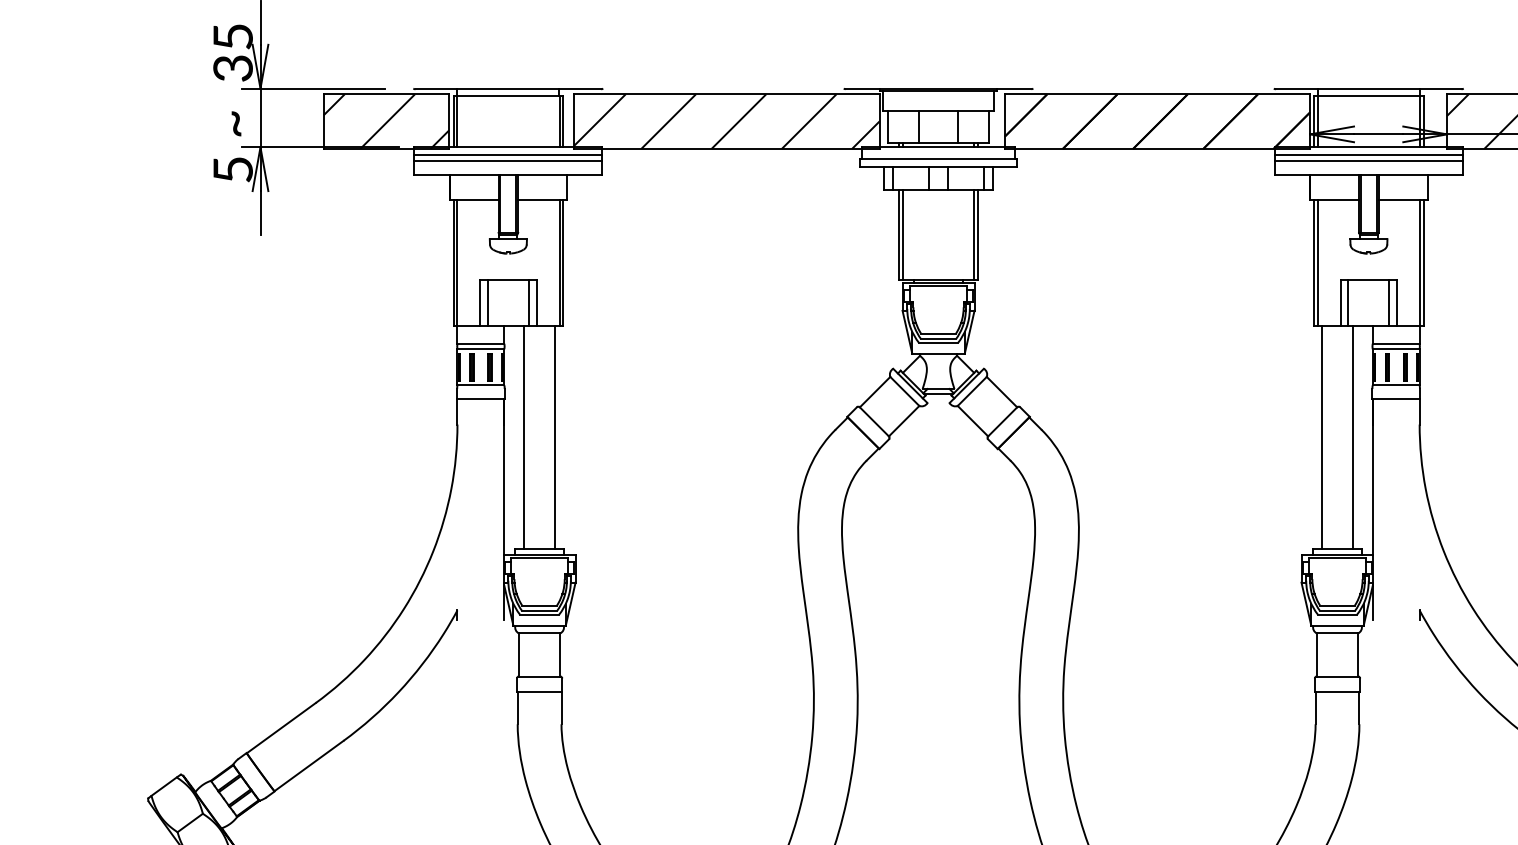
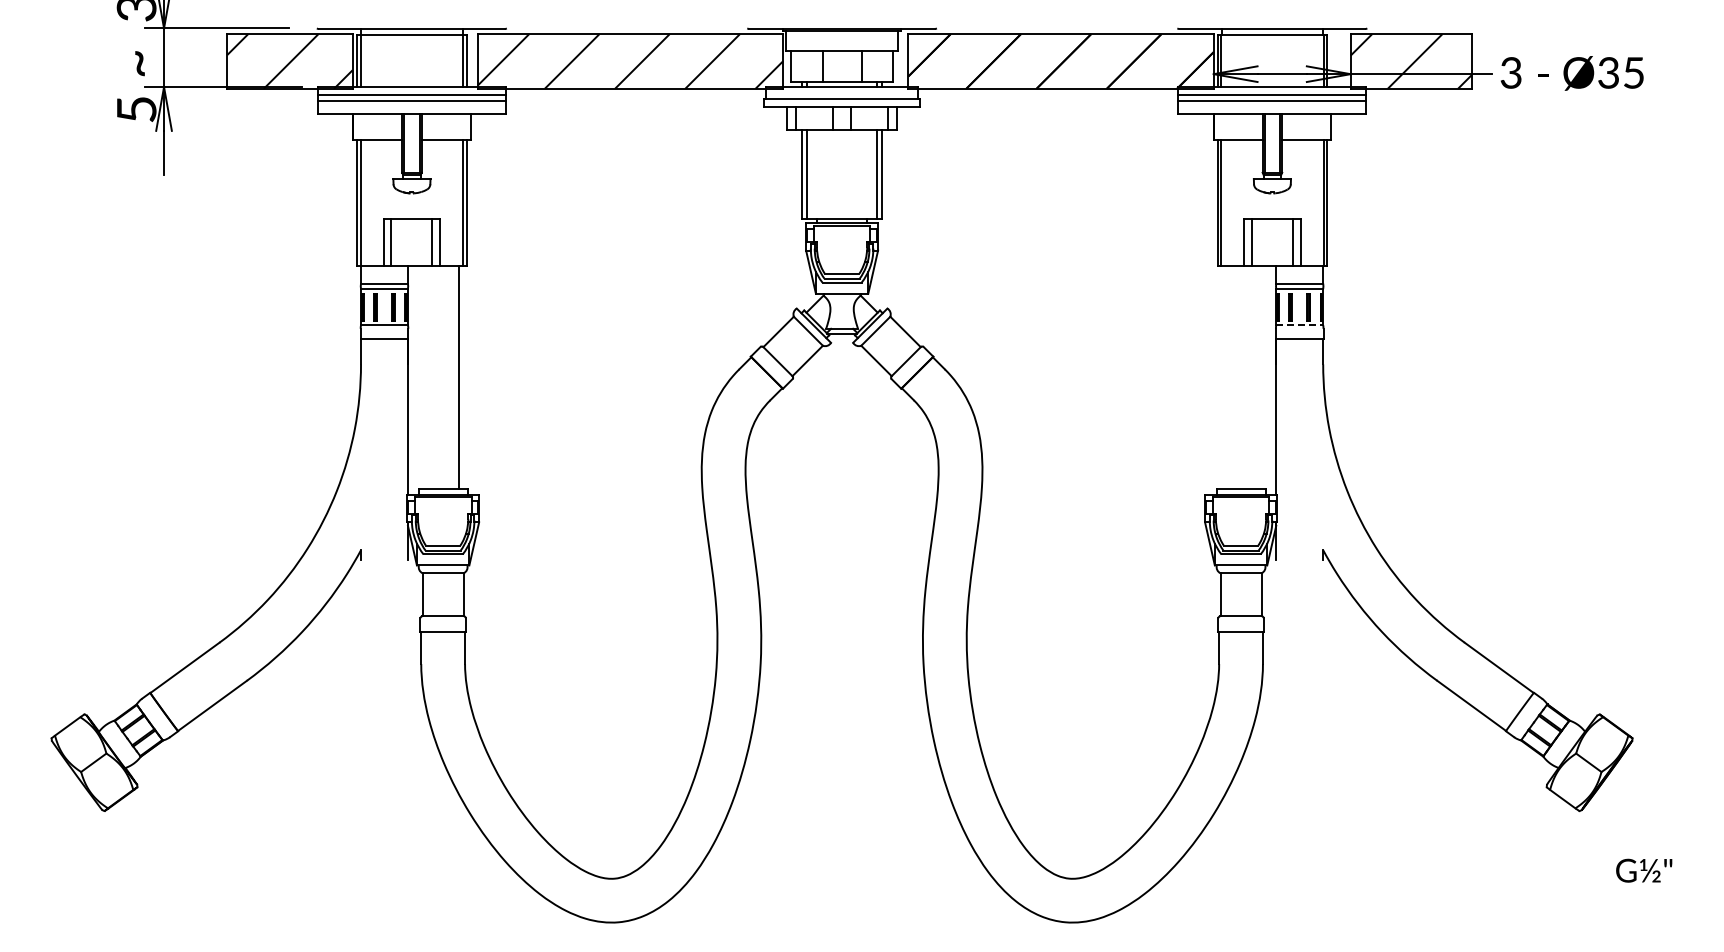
line: (1396, 385) -> (1300, 325), solid -> dashed
line: (523, 437) -> (427, 377), removed
line: (1321, 437) -> (1225, 377), removed
line: (1352, 437) -> (1256, 377), removed

